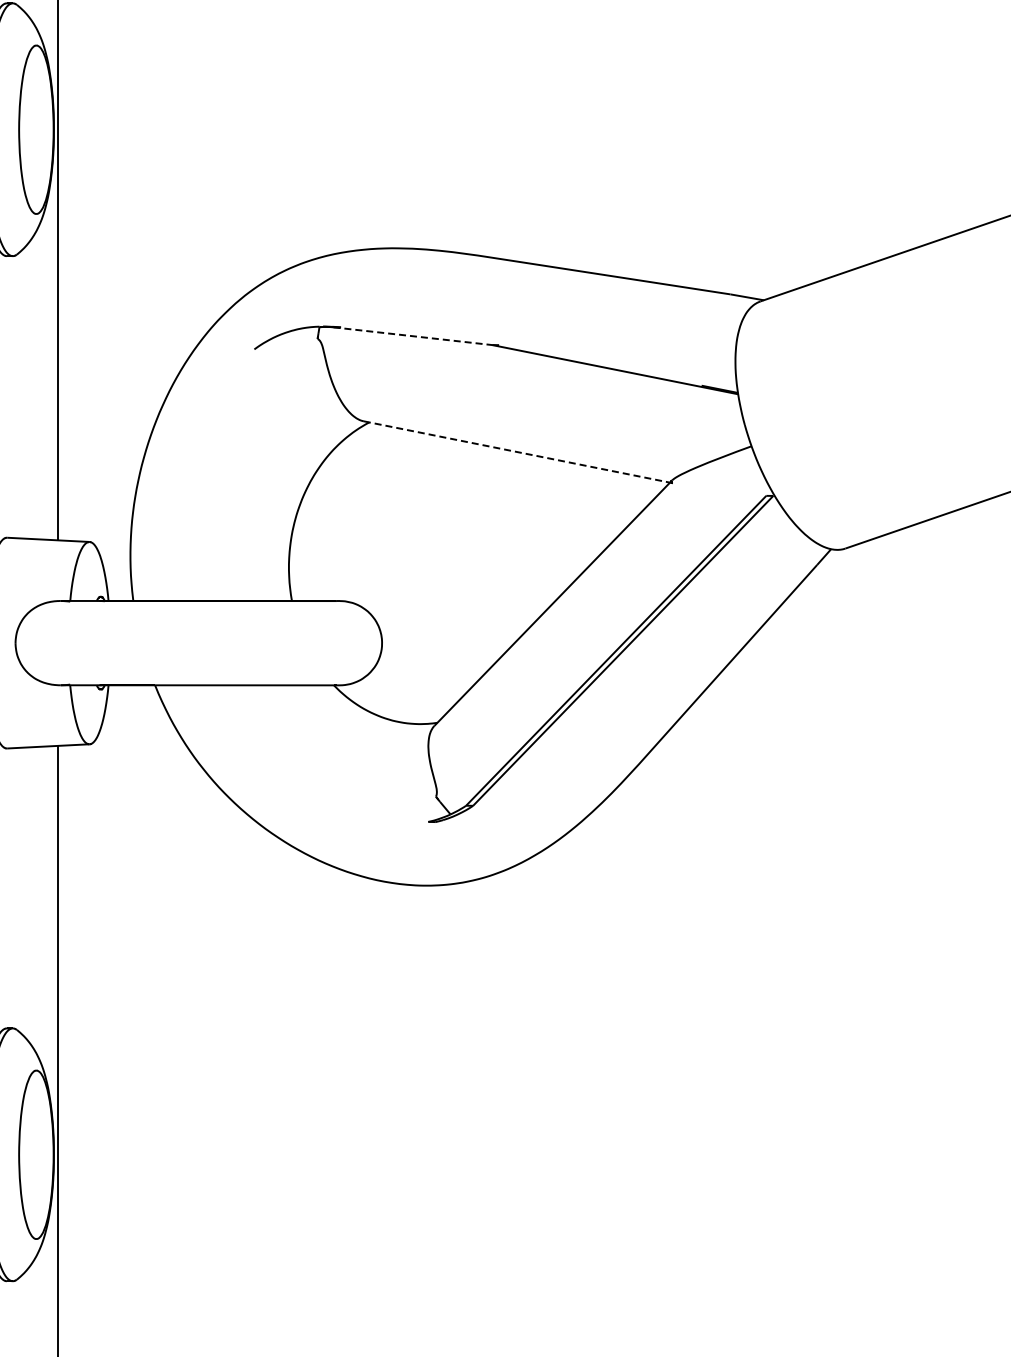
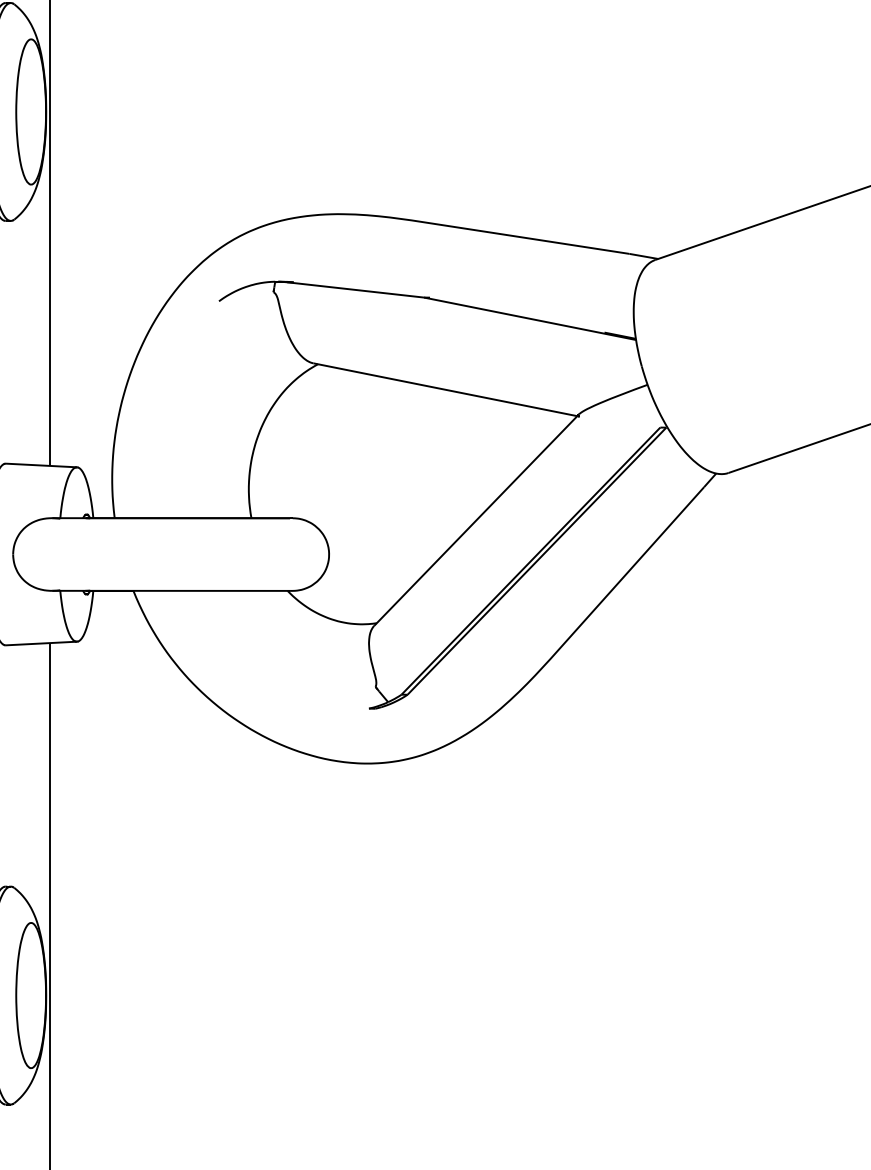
line: (412, 336) -> (355, 290), dashed -> solid
line: (517, 452) -> (445, 390), dashed -> solid

